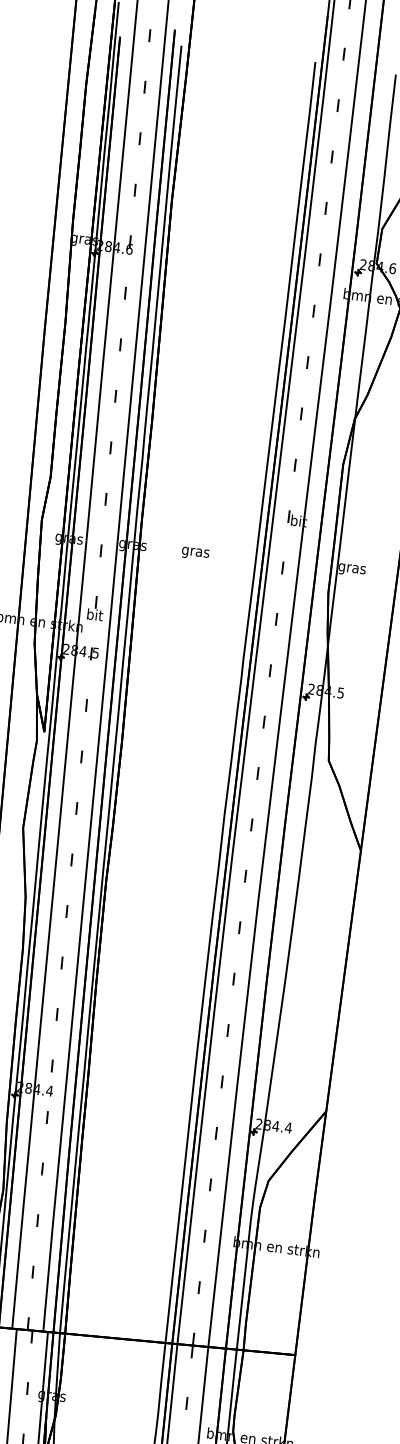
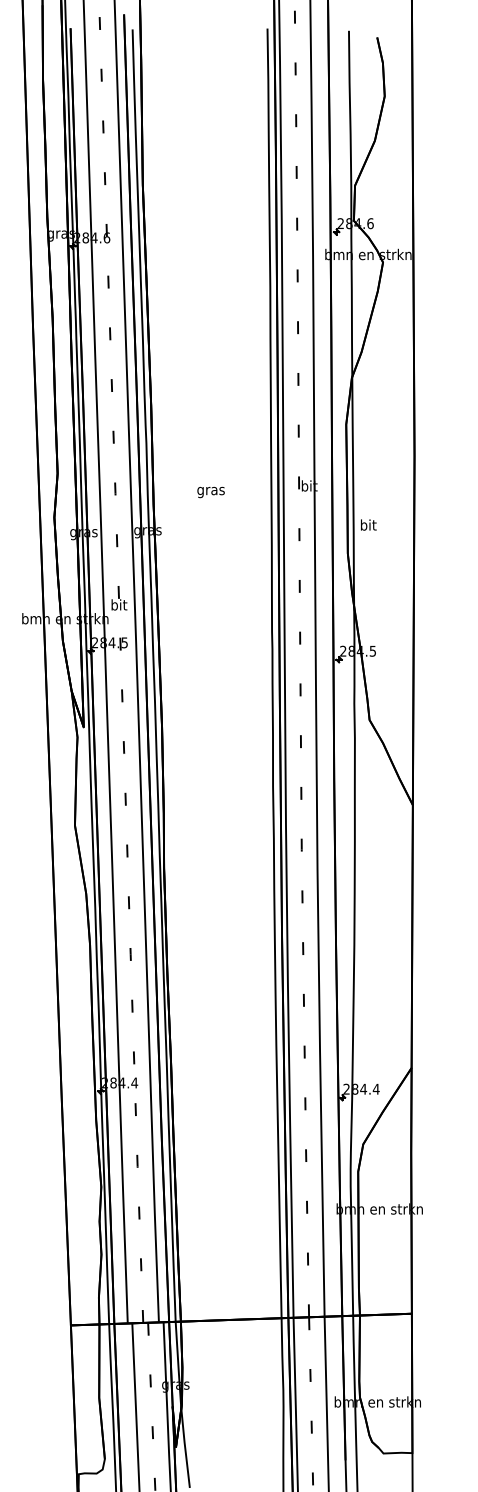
text: (194, 553) -> (210, 492), moved
text: (352, 568) -> (368, 526), gras -> bit

